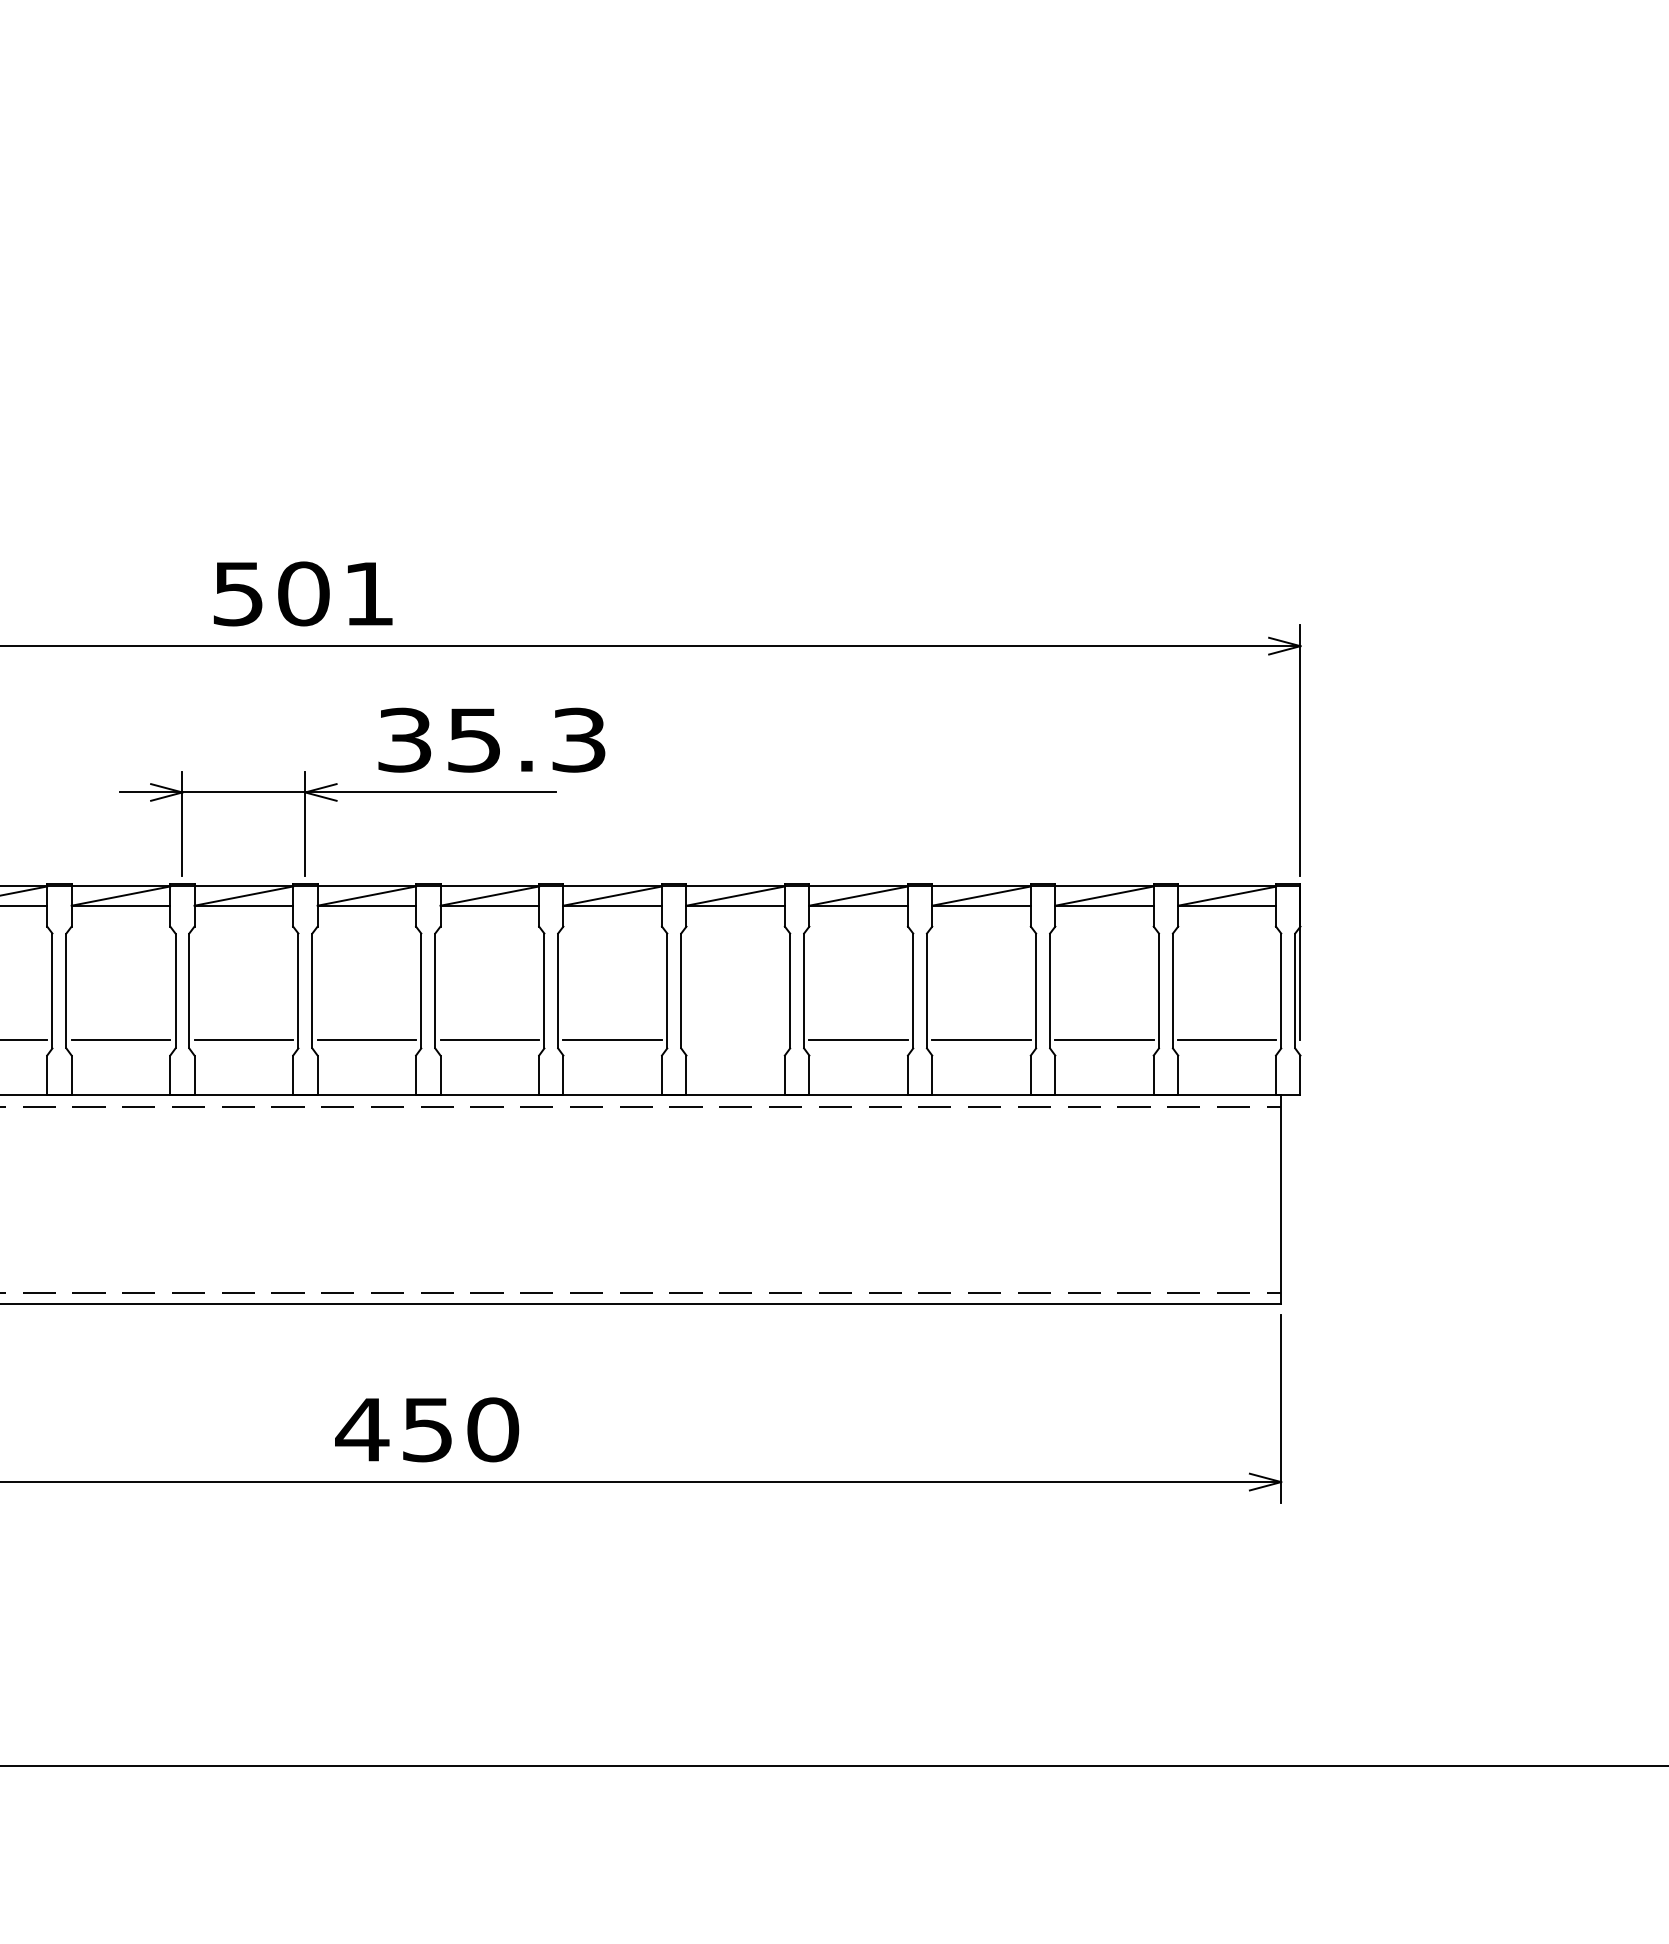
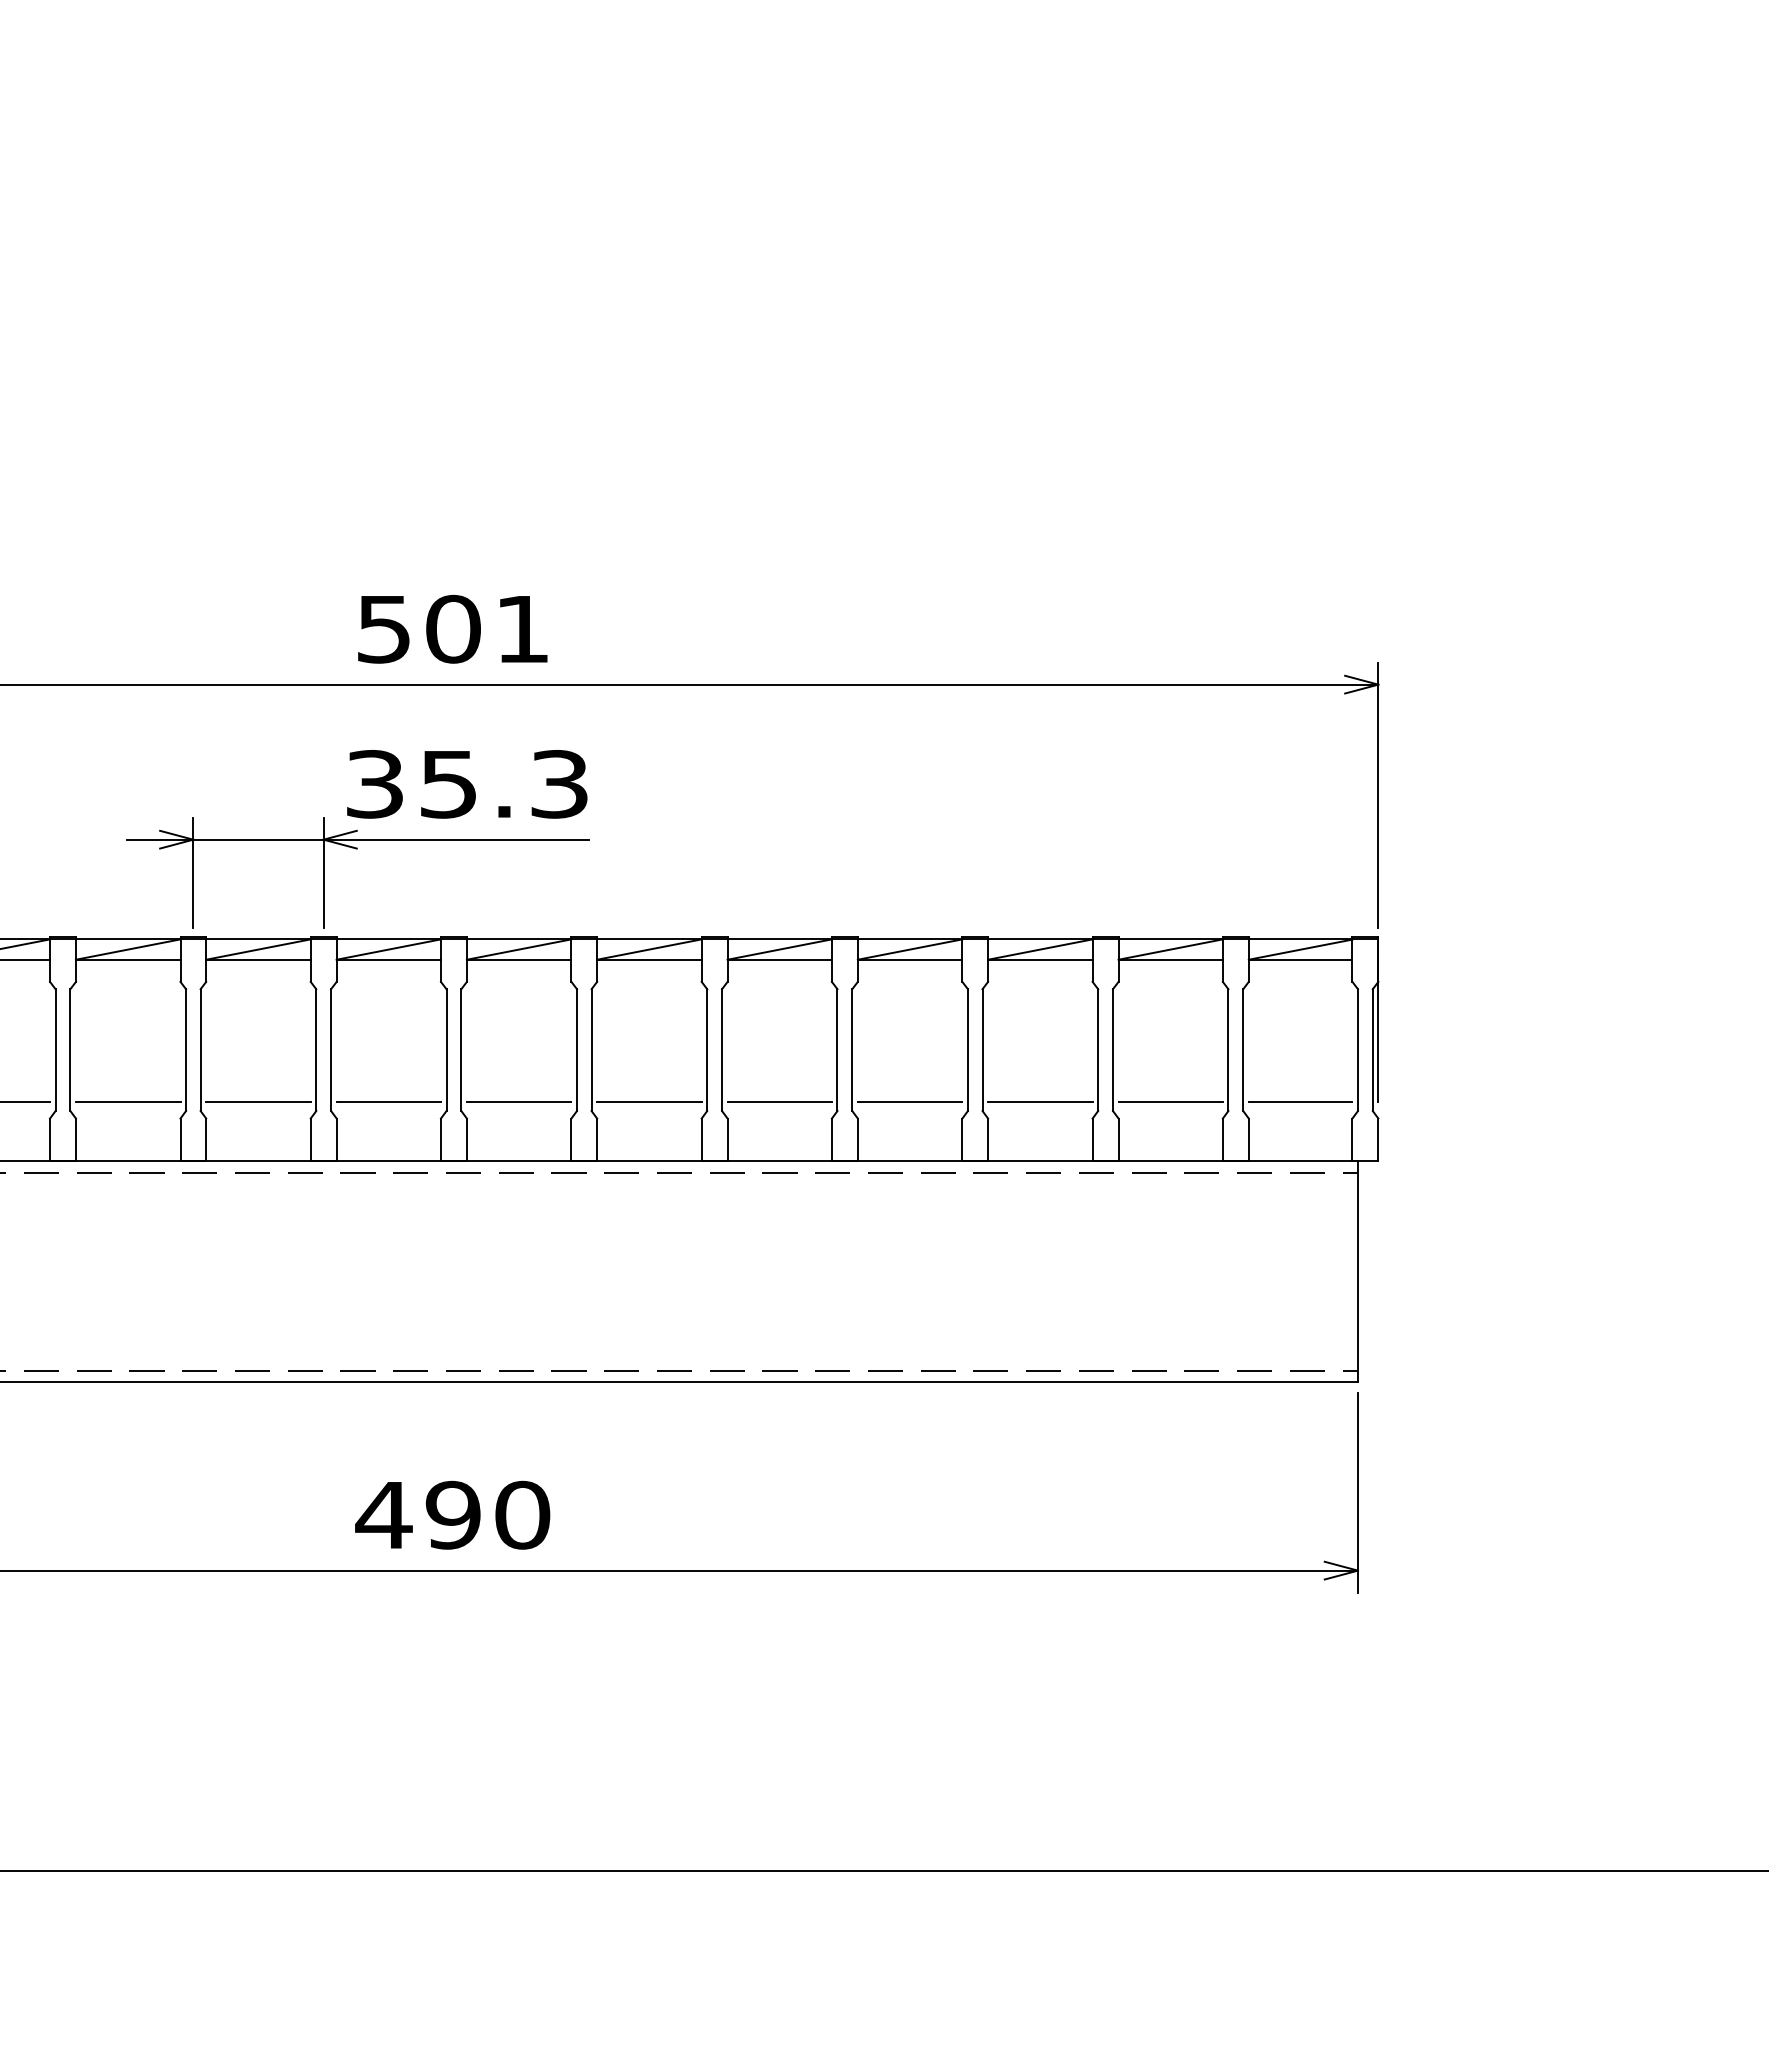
text: (303, 593) -> (453, 628), moved
text: (491, 739) -> (466, 783), moved
line: (735, 1039) -> (779, 1101), added
text: (427, 1429) -> (453, 1514), 450 -> 490

